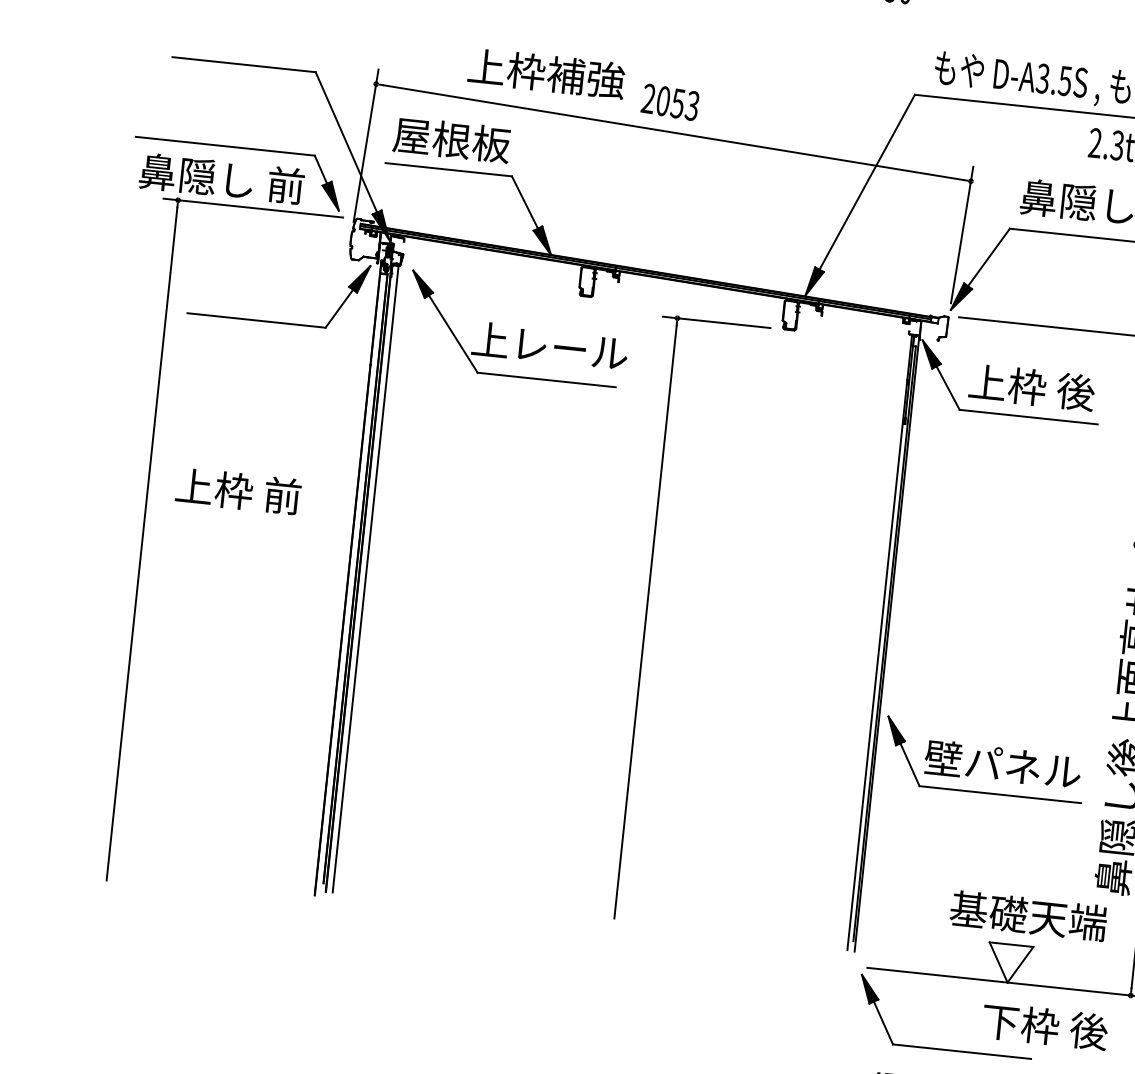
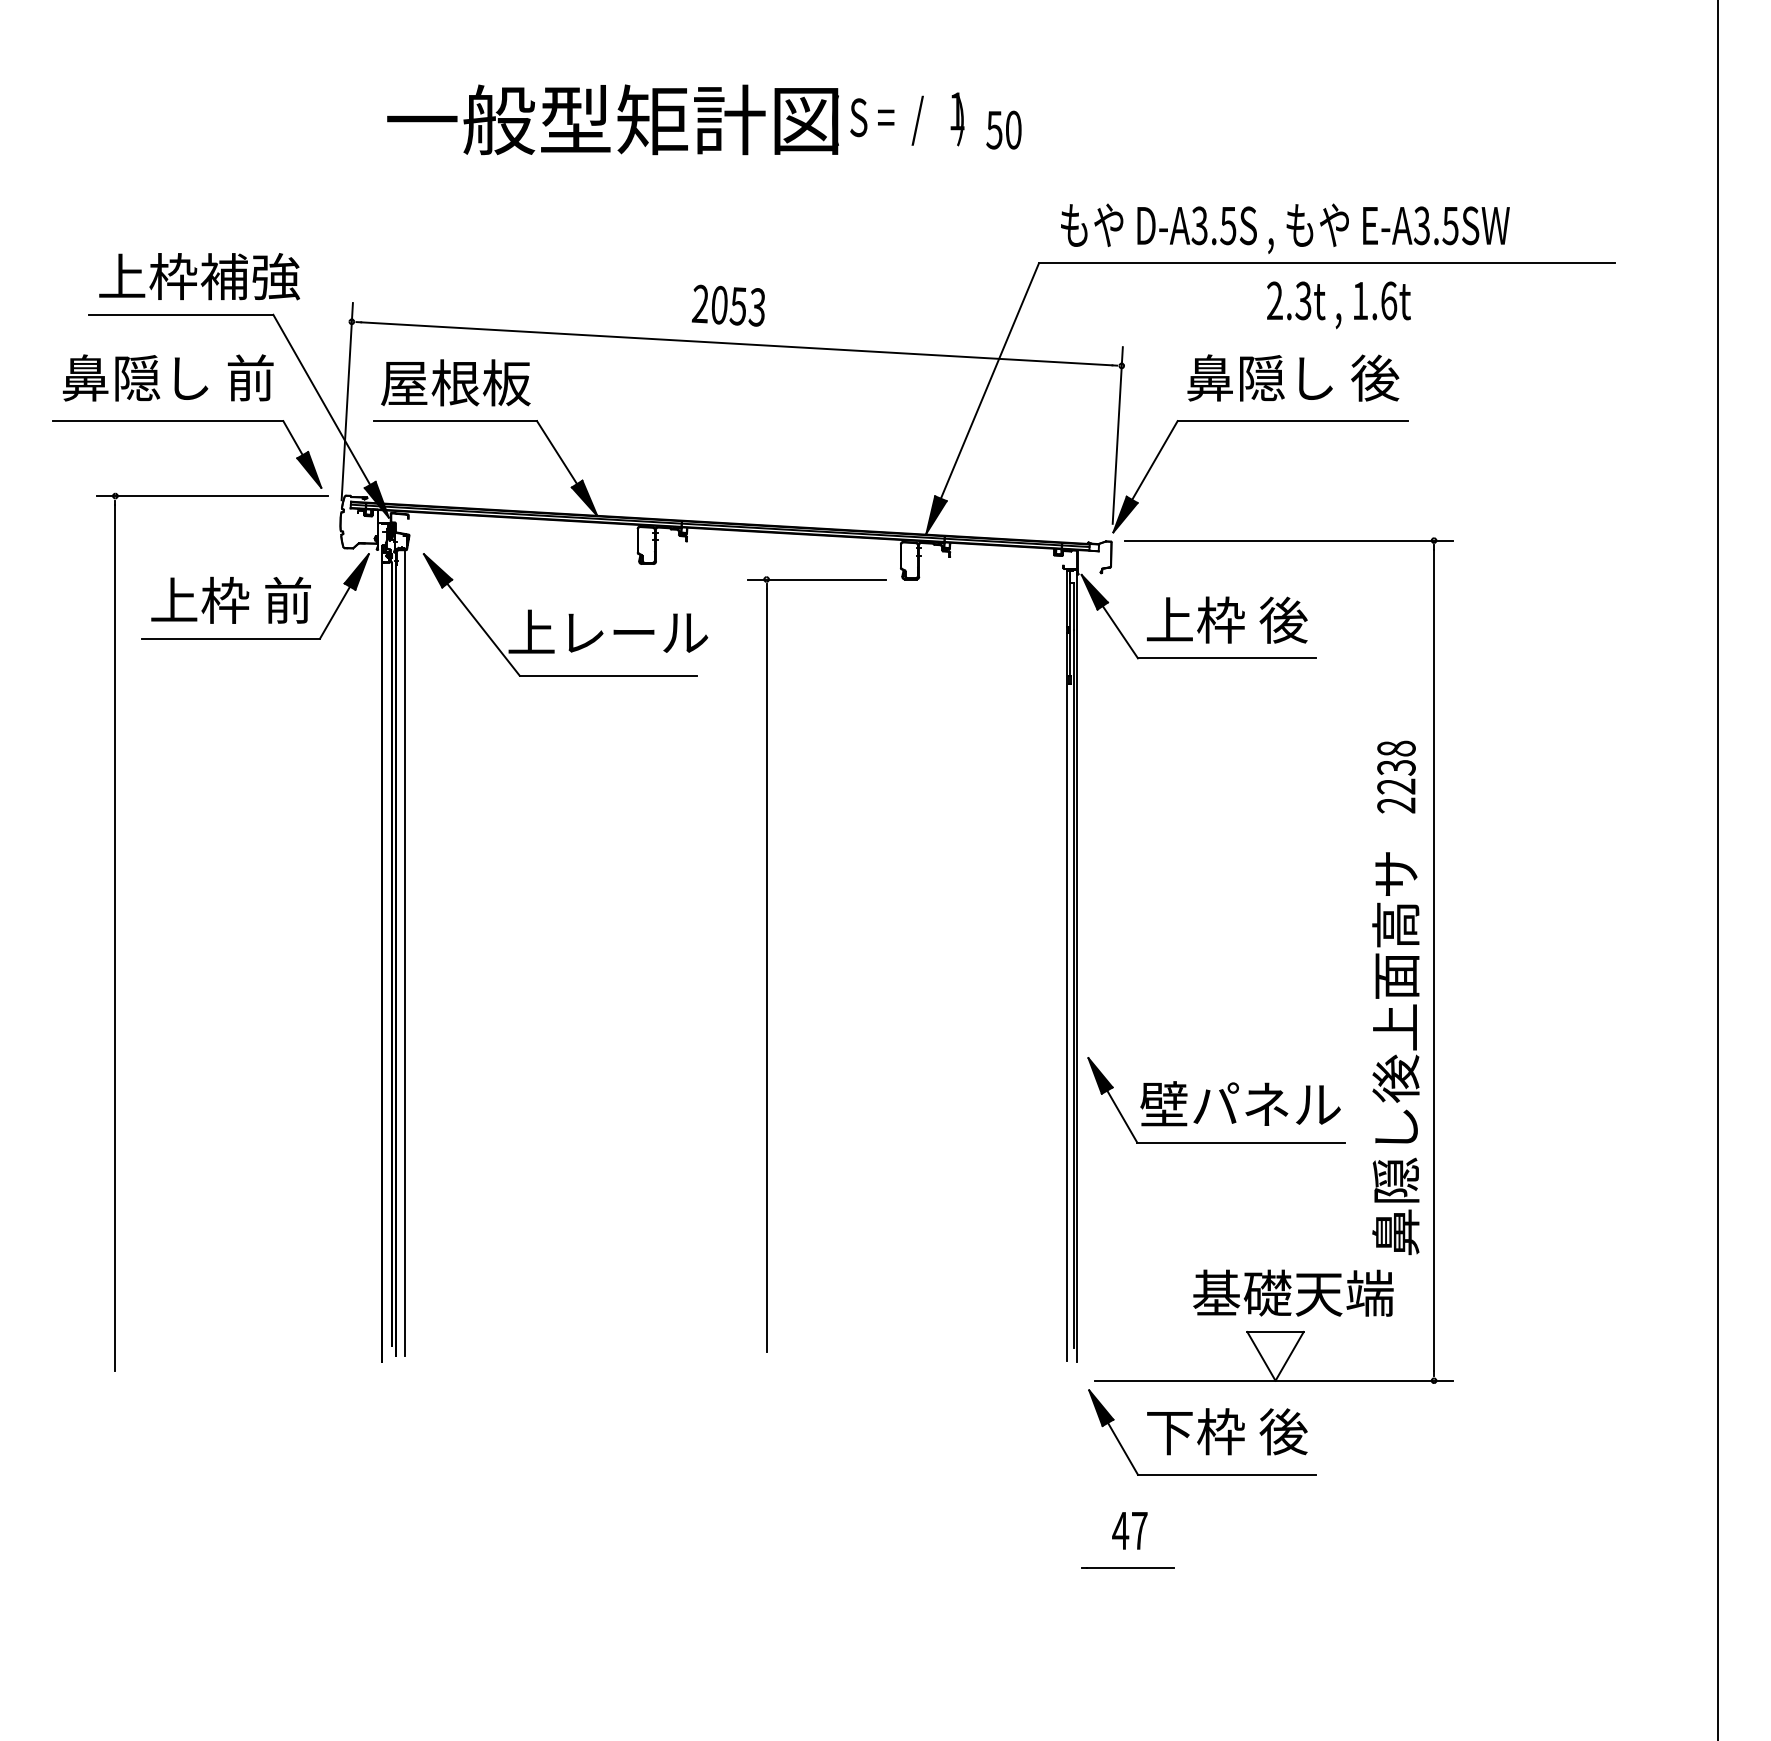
text: (546, 73) -> (199, 276), moved
text: (221, 178) -> (167, 377), moved
text: (238, 490) -> (230, 599), moved
text: (1045, 1026) -> (1227, 1431), moved

